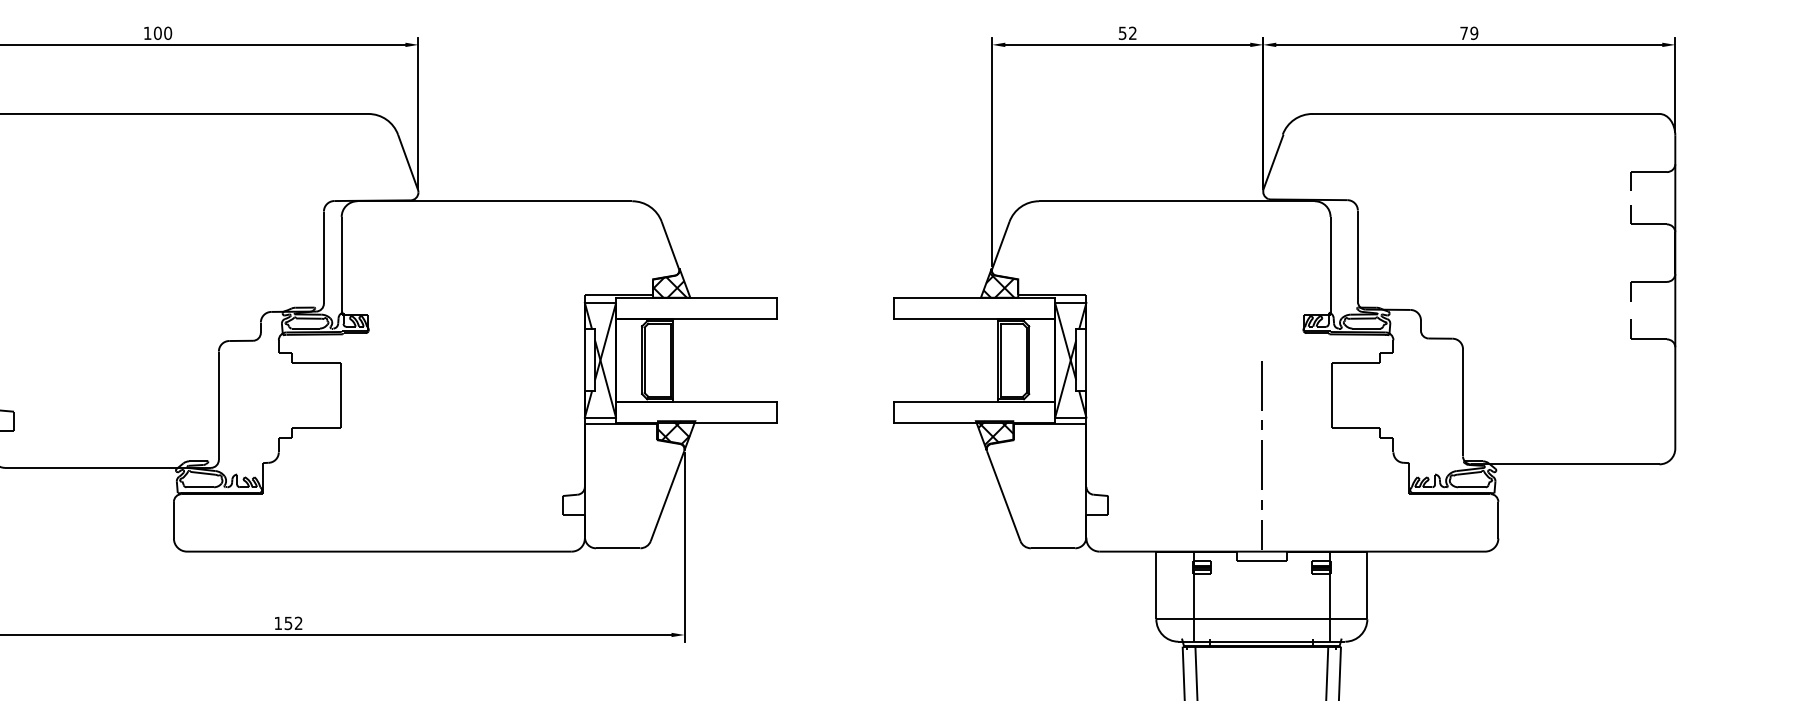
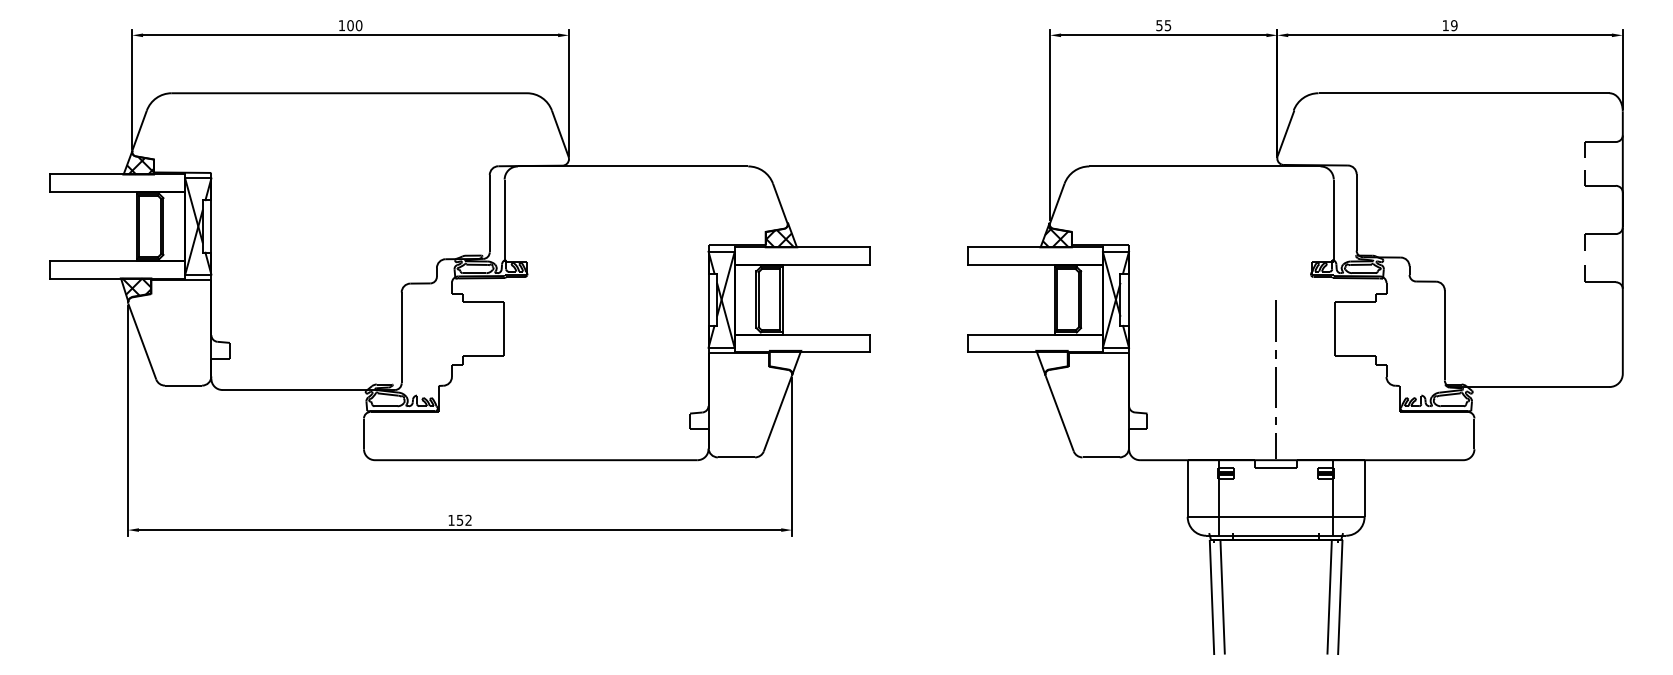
text: (1132, 33) -> (1167, 25), 52 -> 55
text: (1463, 33) -> (1445, 25), 79 -> 19
hatch: (673, 431) -> (782, 359), removed
hatch: (995, 432) -> (1052, 360), removed

